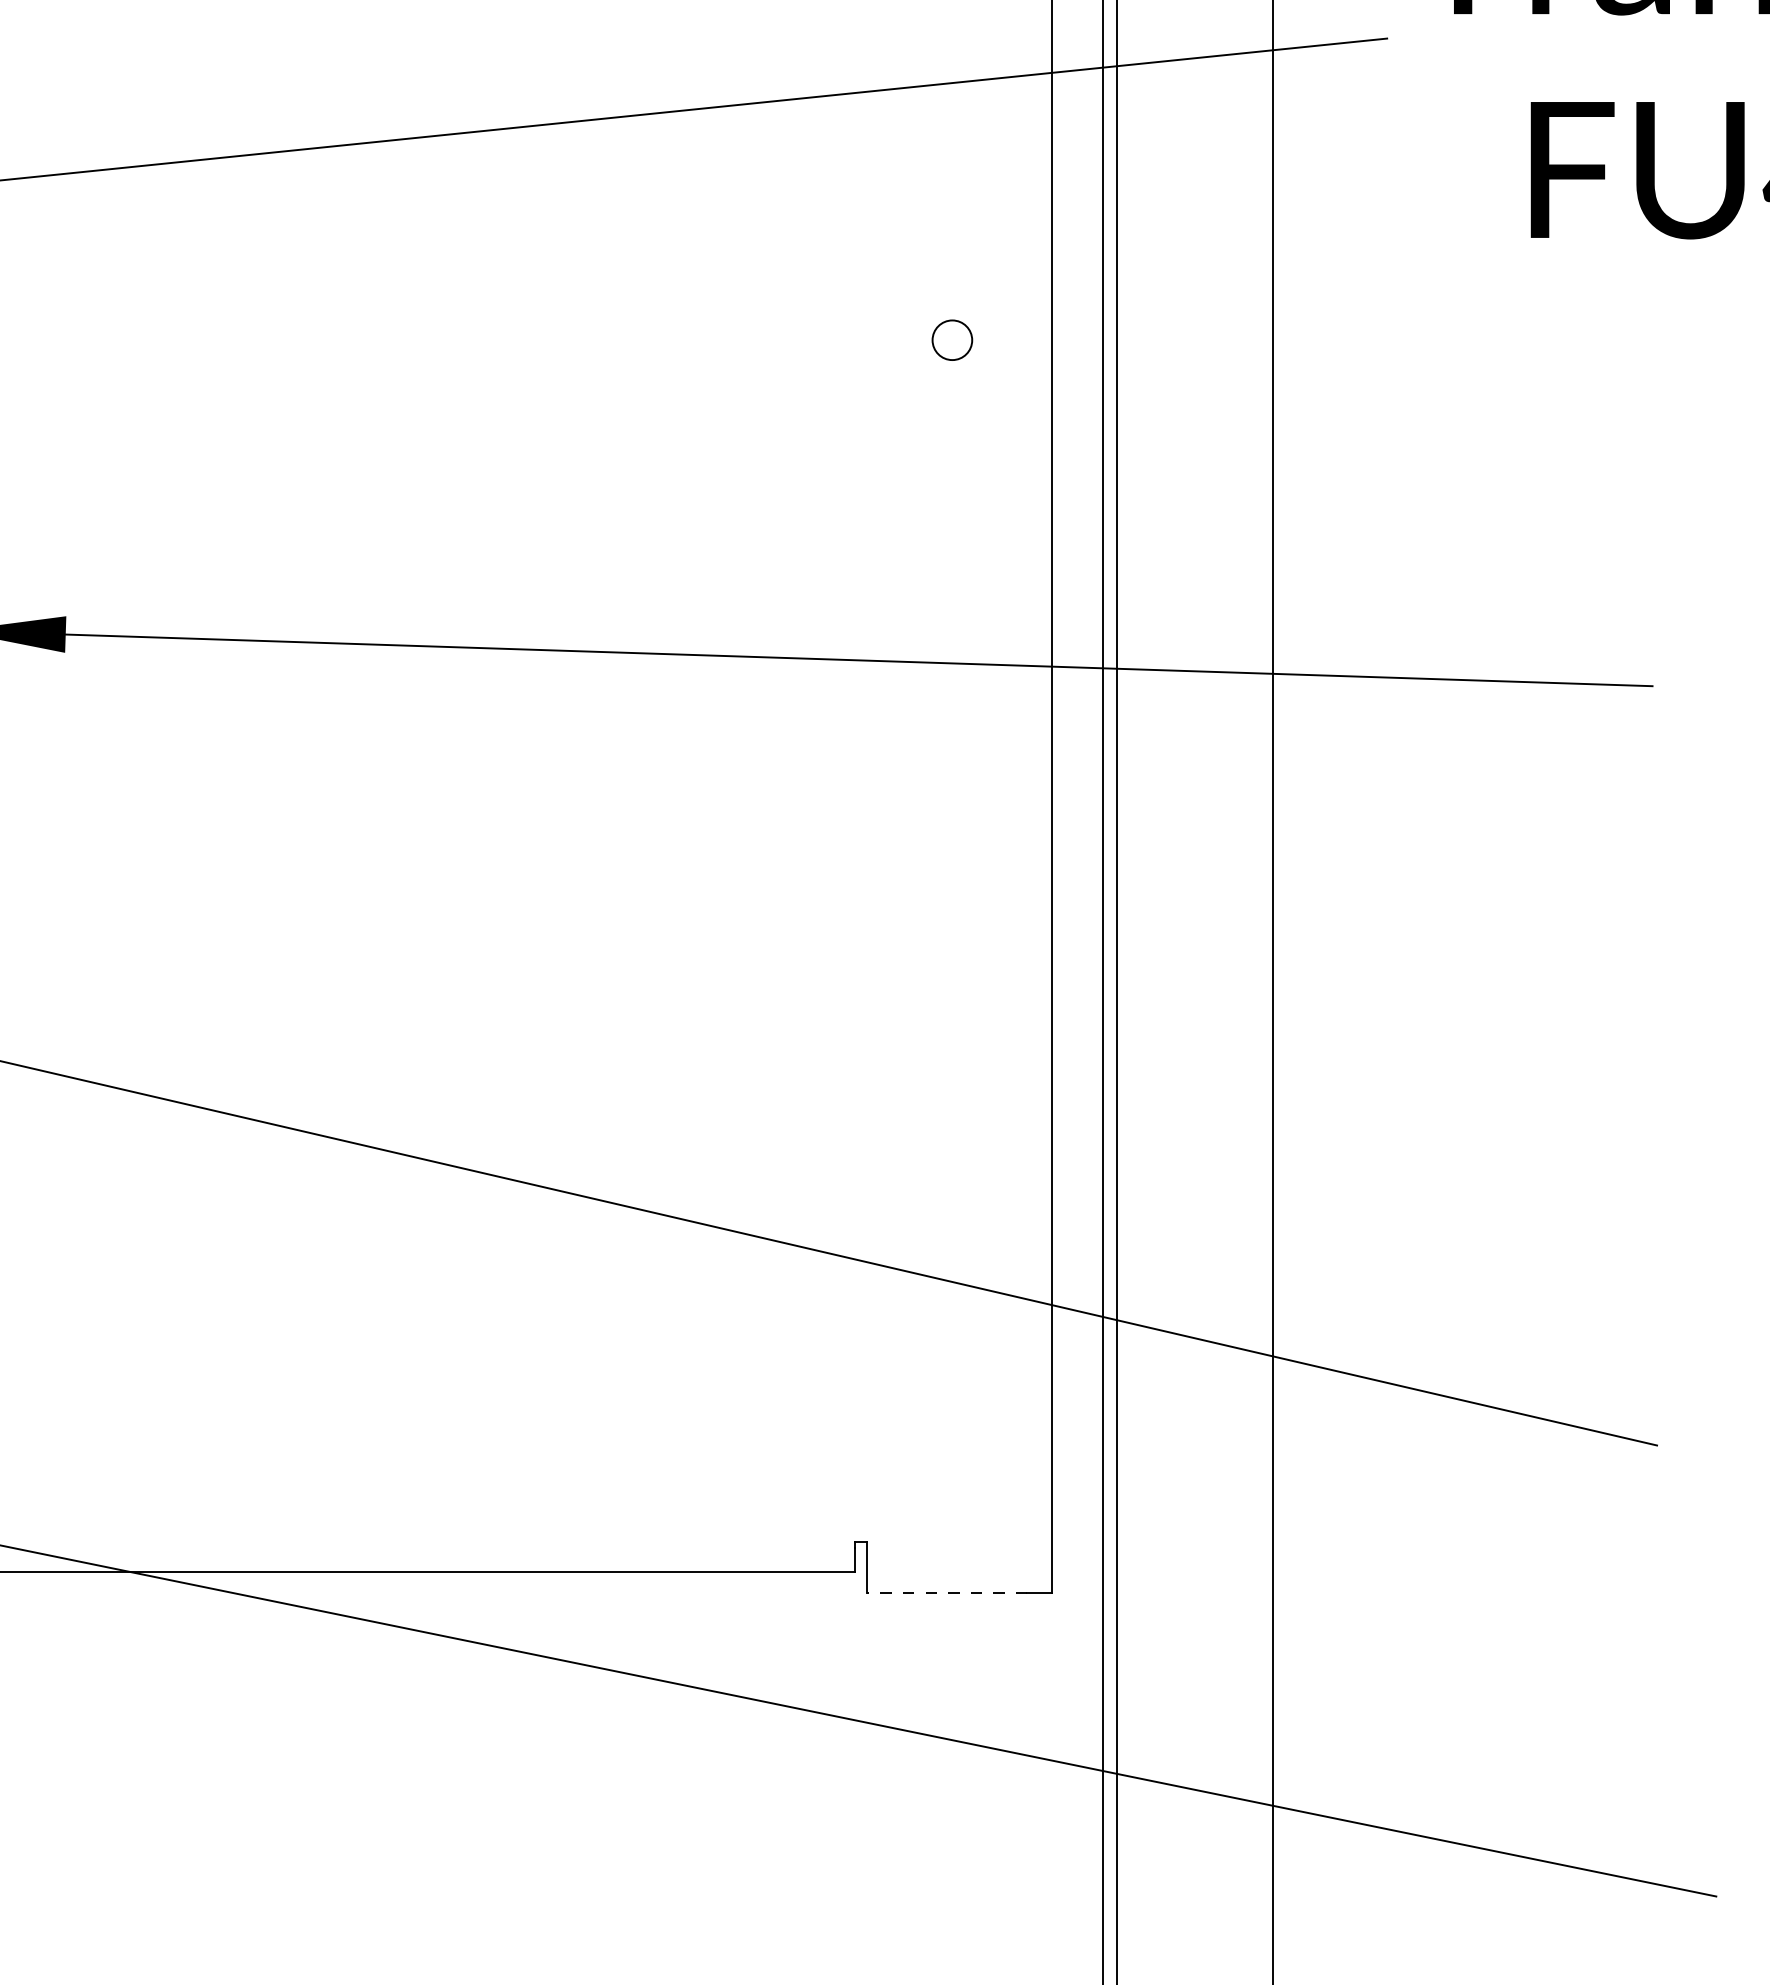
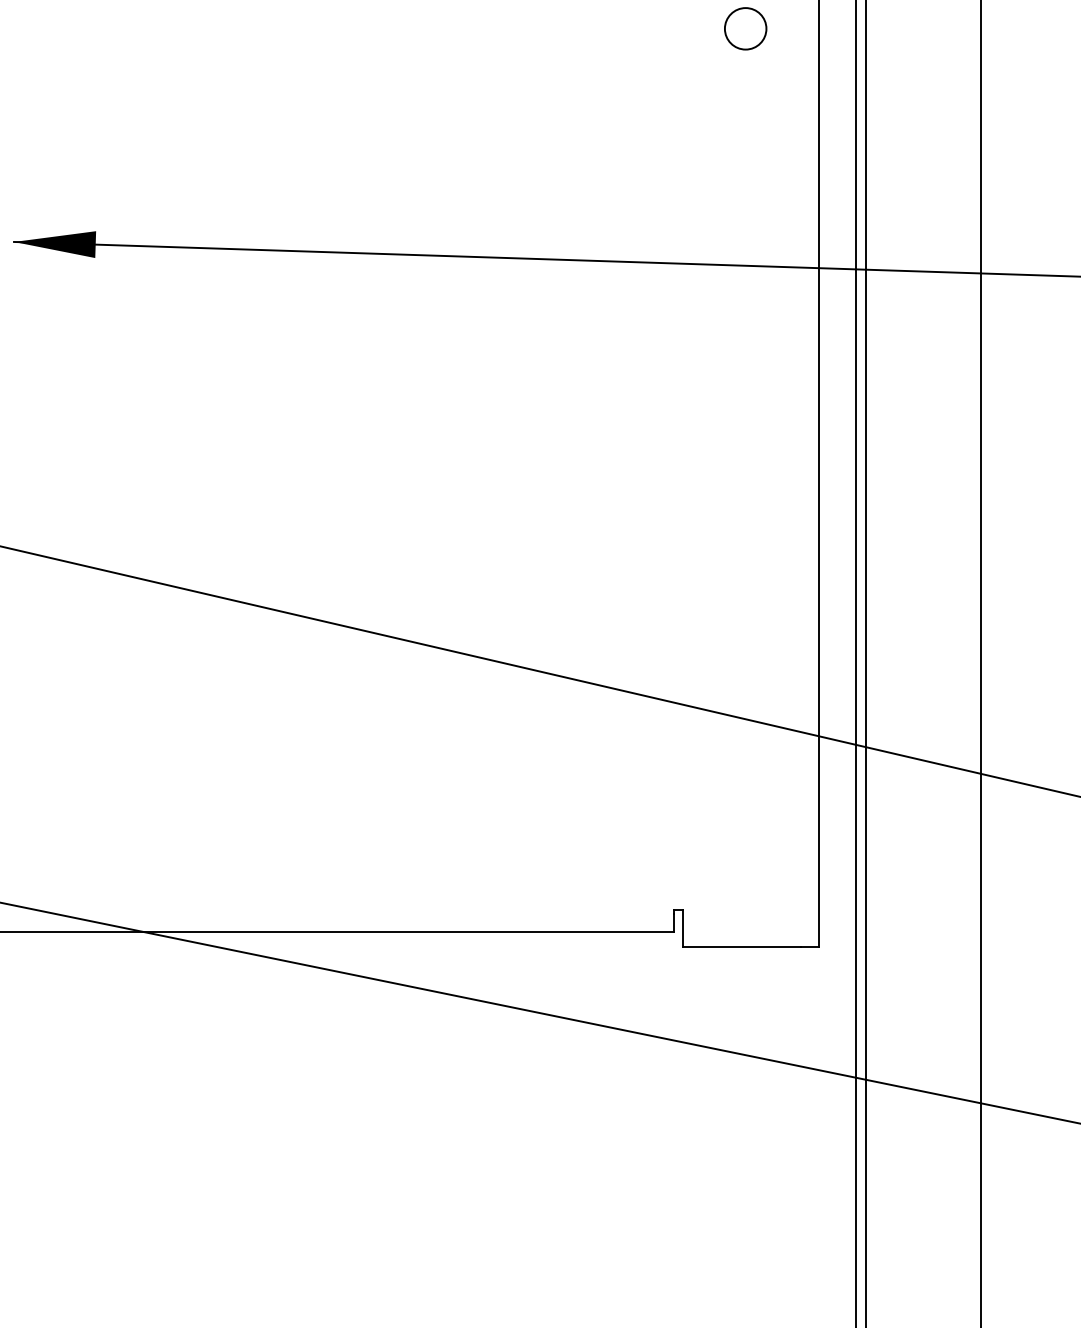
circle: (952, 340) -> (745, 29), size x1.43
line: (946, 1592) -> (741, 946), dashed -> solid

